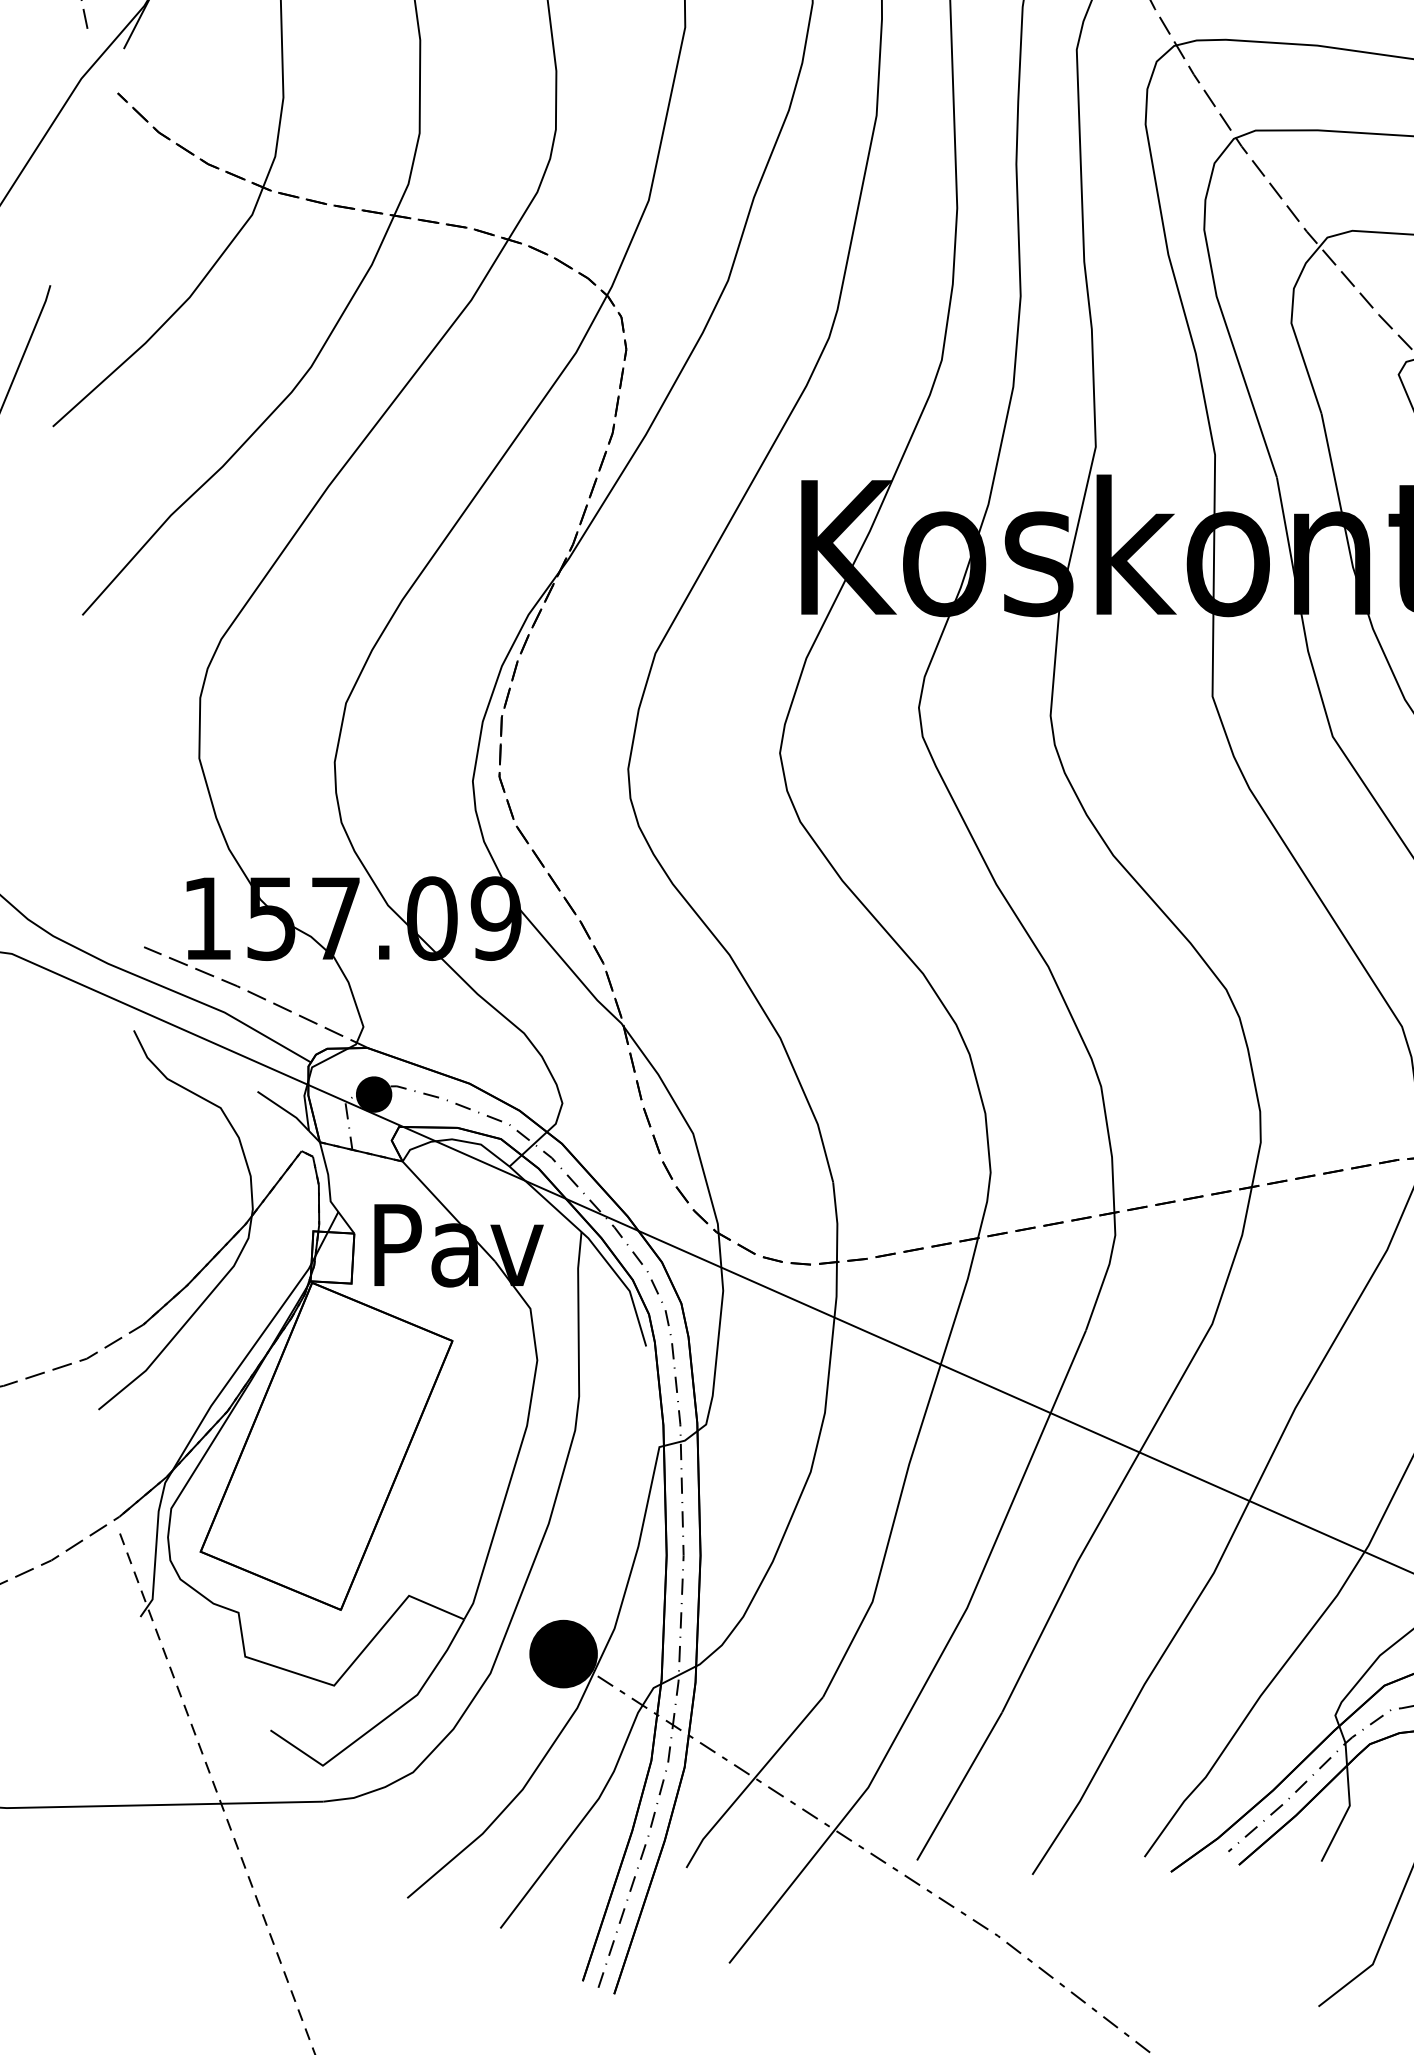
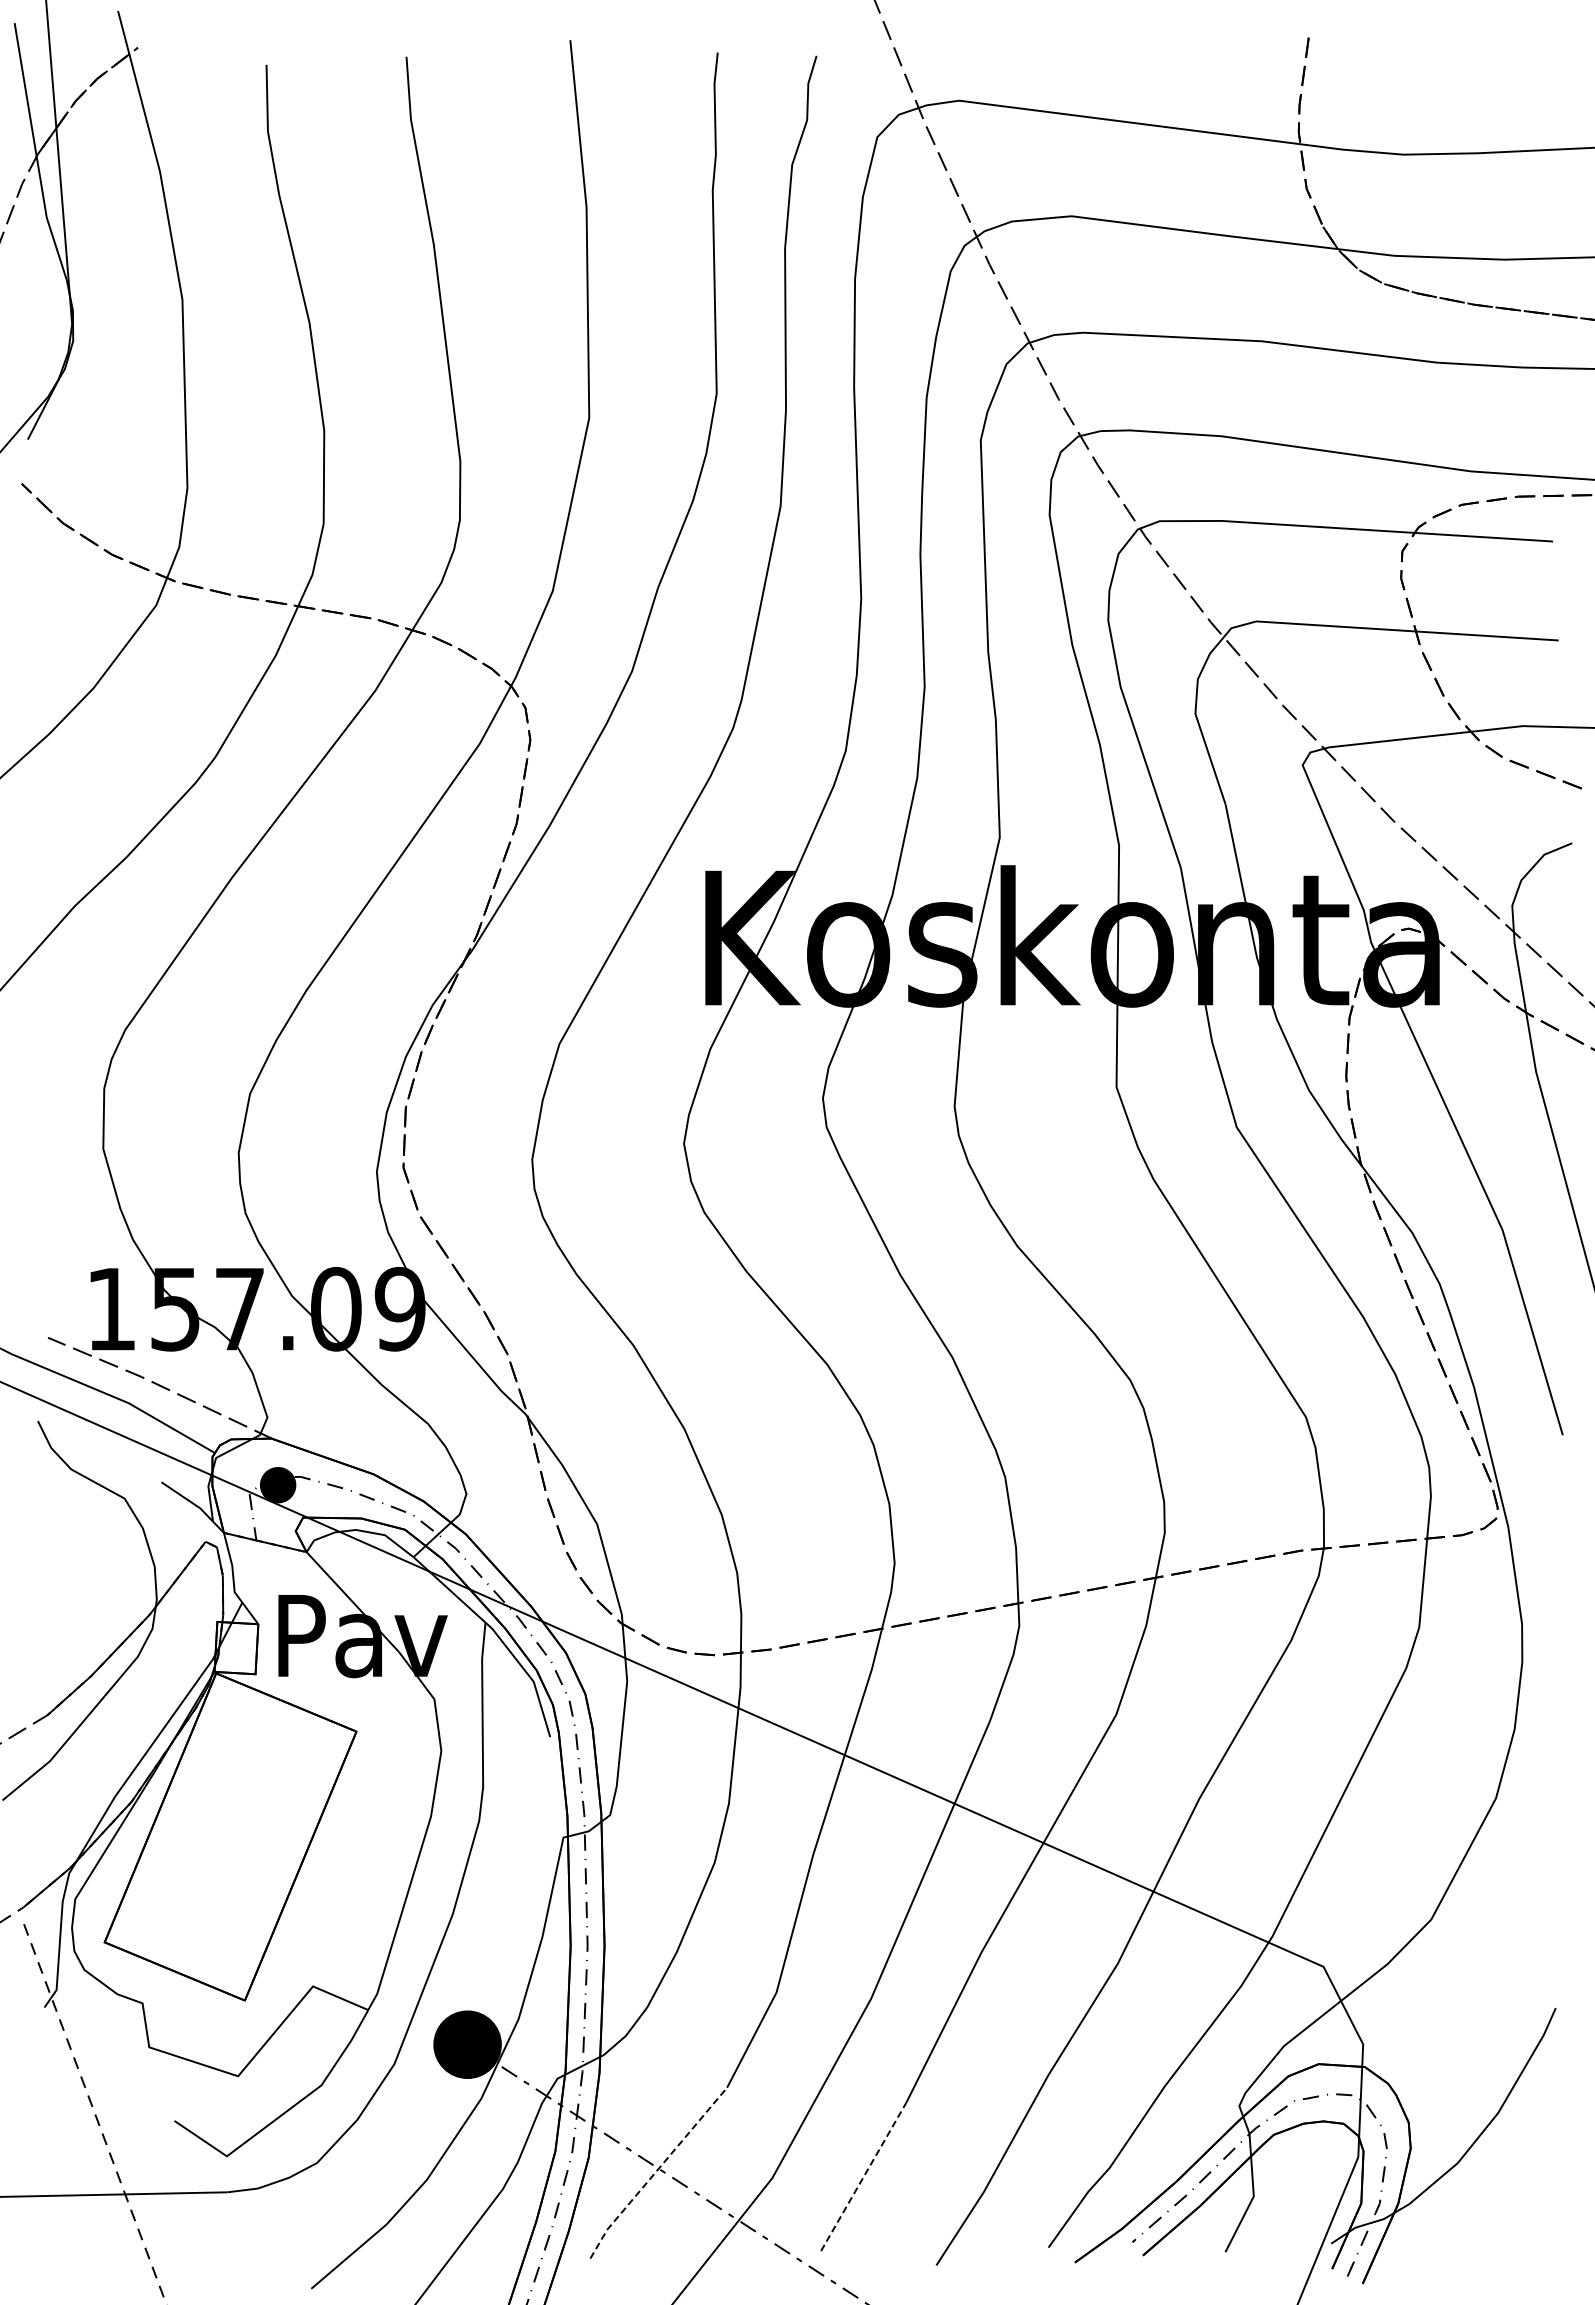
line: (751, 1781) -> (655, 2172), solid -> dashed
line: (959, 1785) -> (863, 2176), solid -> dashed

